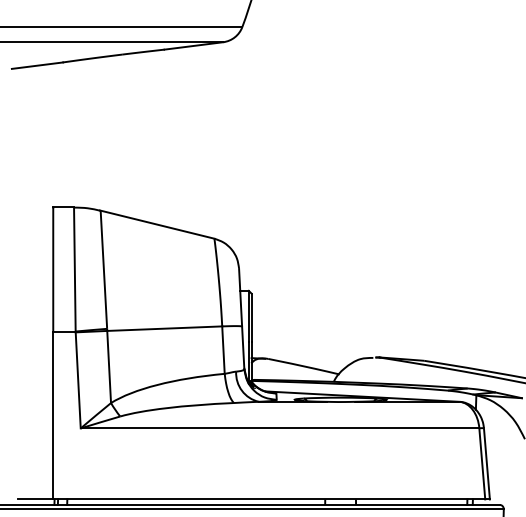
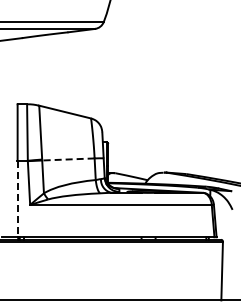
line: (162, 328) -> (67, 159), solid -> dashed
line: (52, 416) -> (17, 199), solid -> dashed

